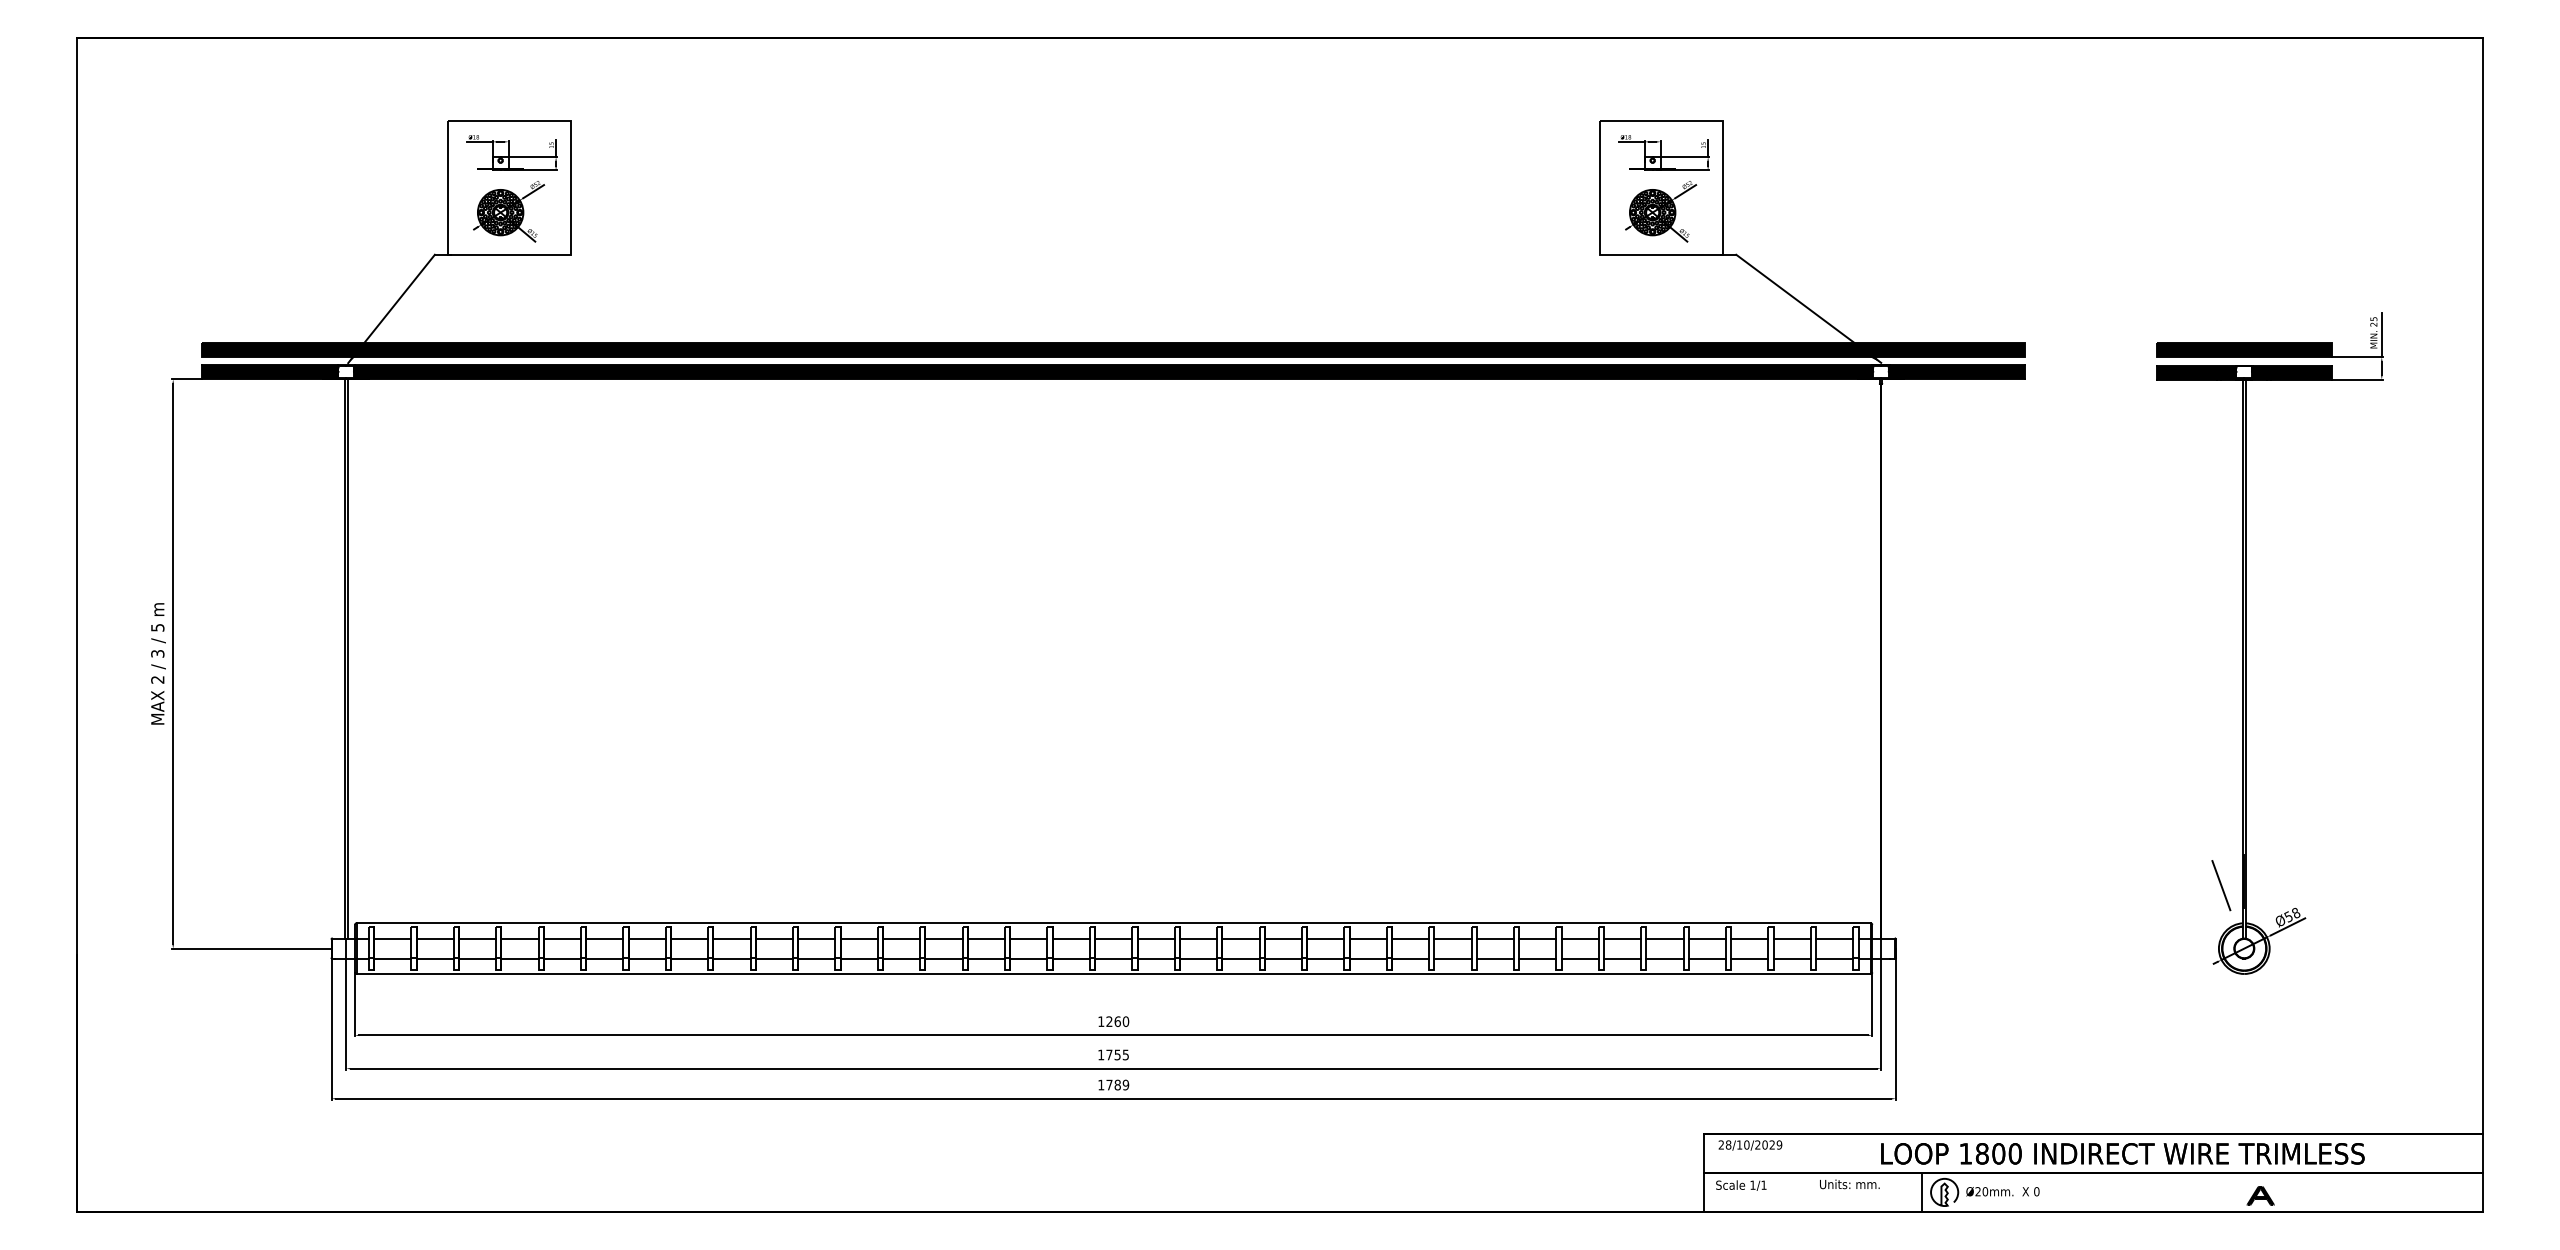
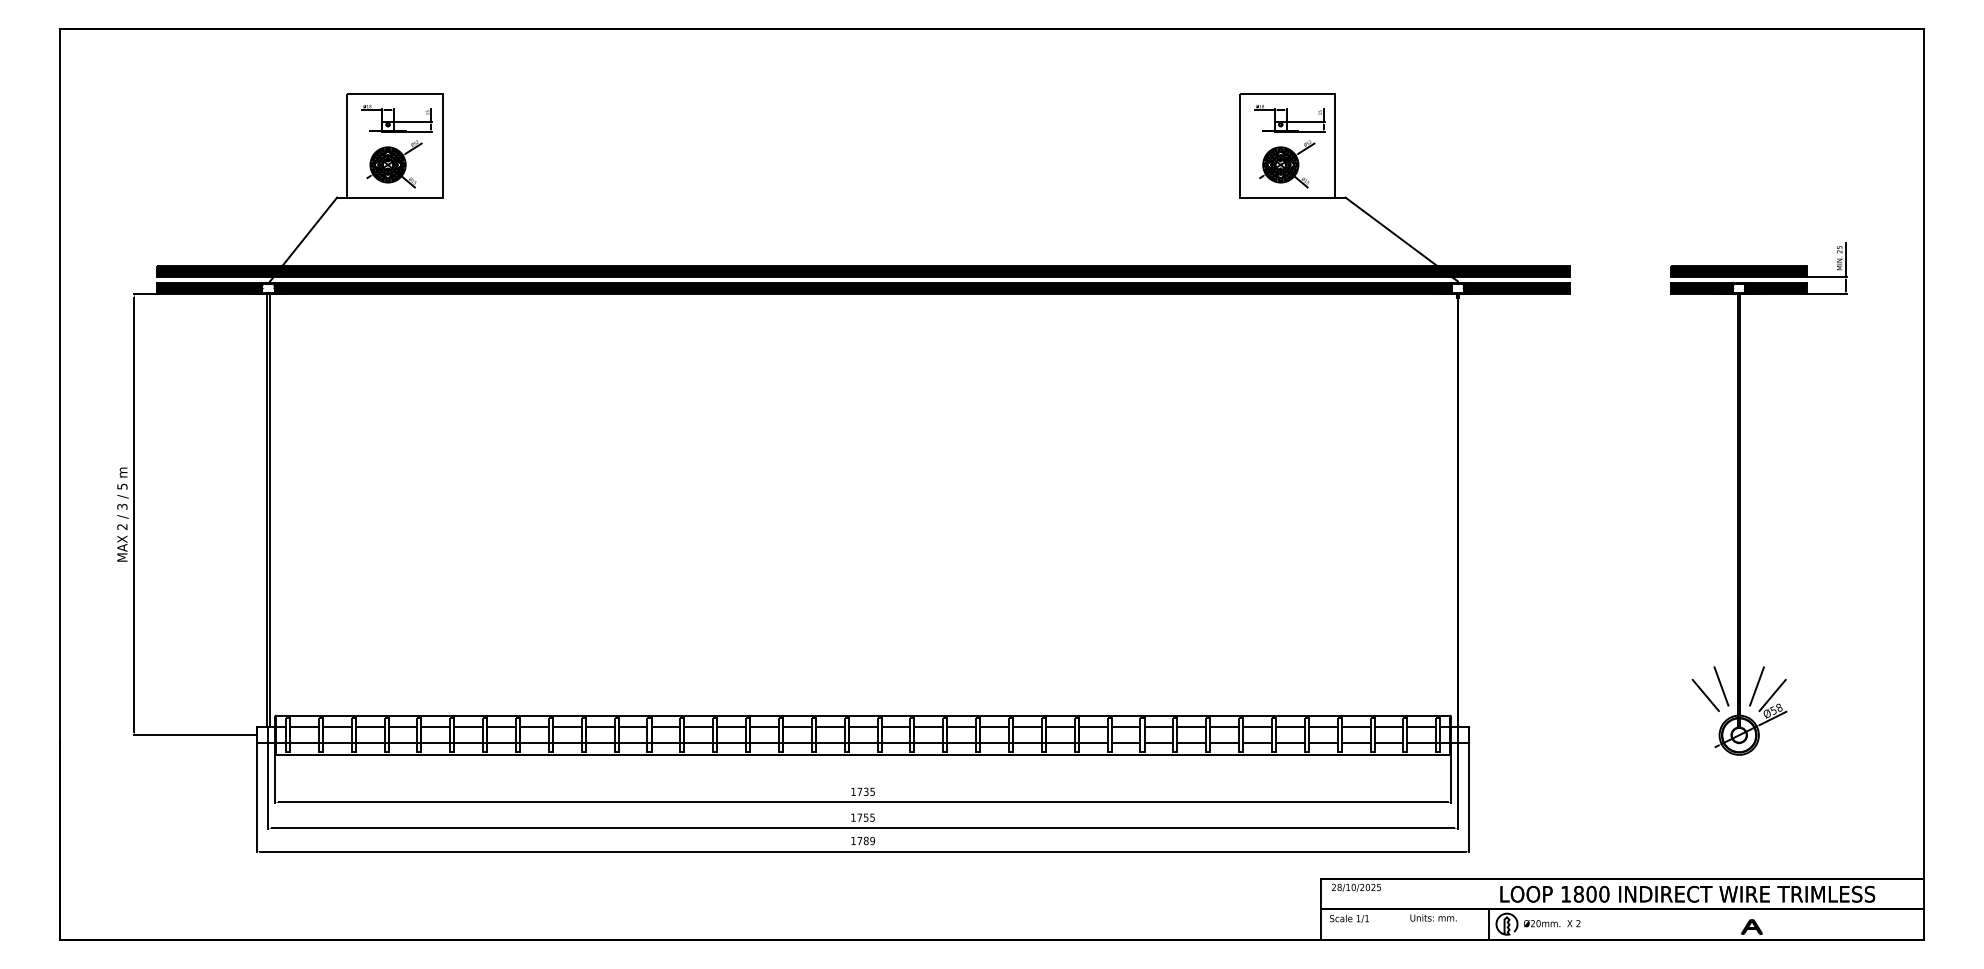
line: (2267, 885) -> (1757, 686), added
line: (2201, 897) -> (1706, 695), added
line: (2287, 897) -> (1772, 695), added
text: (1117, 1021) -> (866, 791), 1260 -> 1735
text: (1779, 1144) -> (1379, 887), 28/10/2029 -> 28/10/2025
text: (2122, 1153) -> (1687, 894), moved
text: (2036, 1191) -> (1578, 923), 0 -> 2

